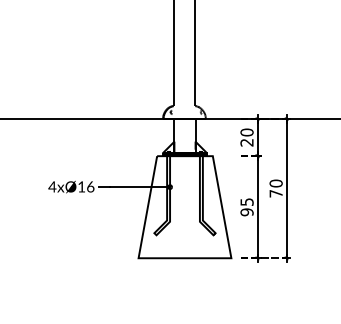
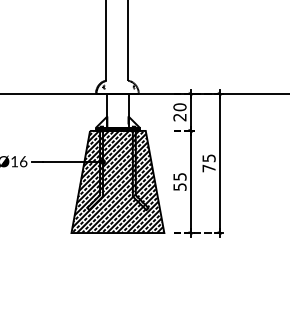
text: (275, 183) -> (208, 158), 70 -> 75
hatch: (185, 207) -> (118, 182), added
text: (246, 212) -> (179, 187), 95 -> 55

